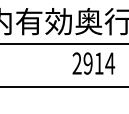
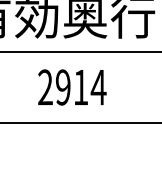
text: (93, 63) -> (71, 87), moved

